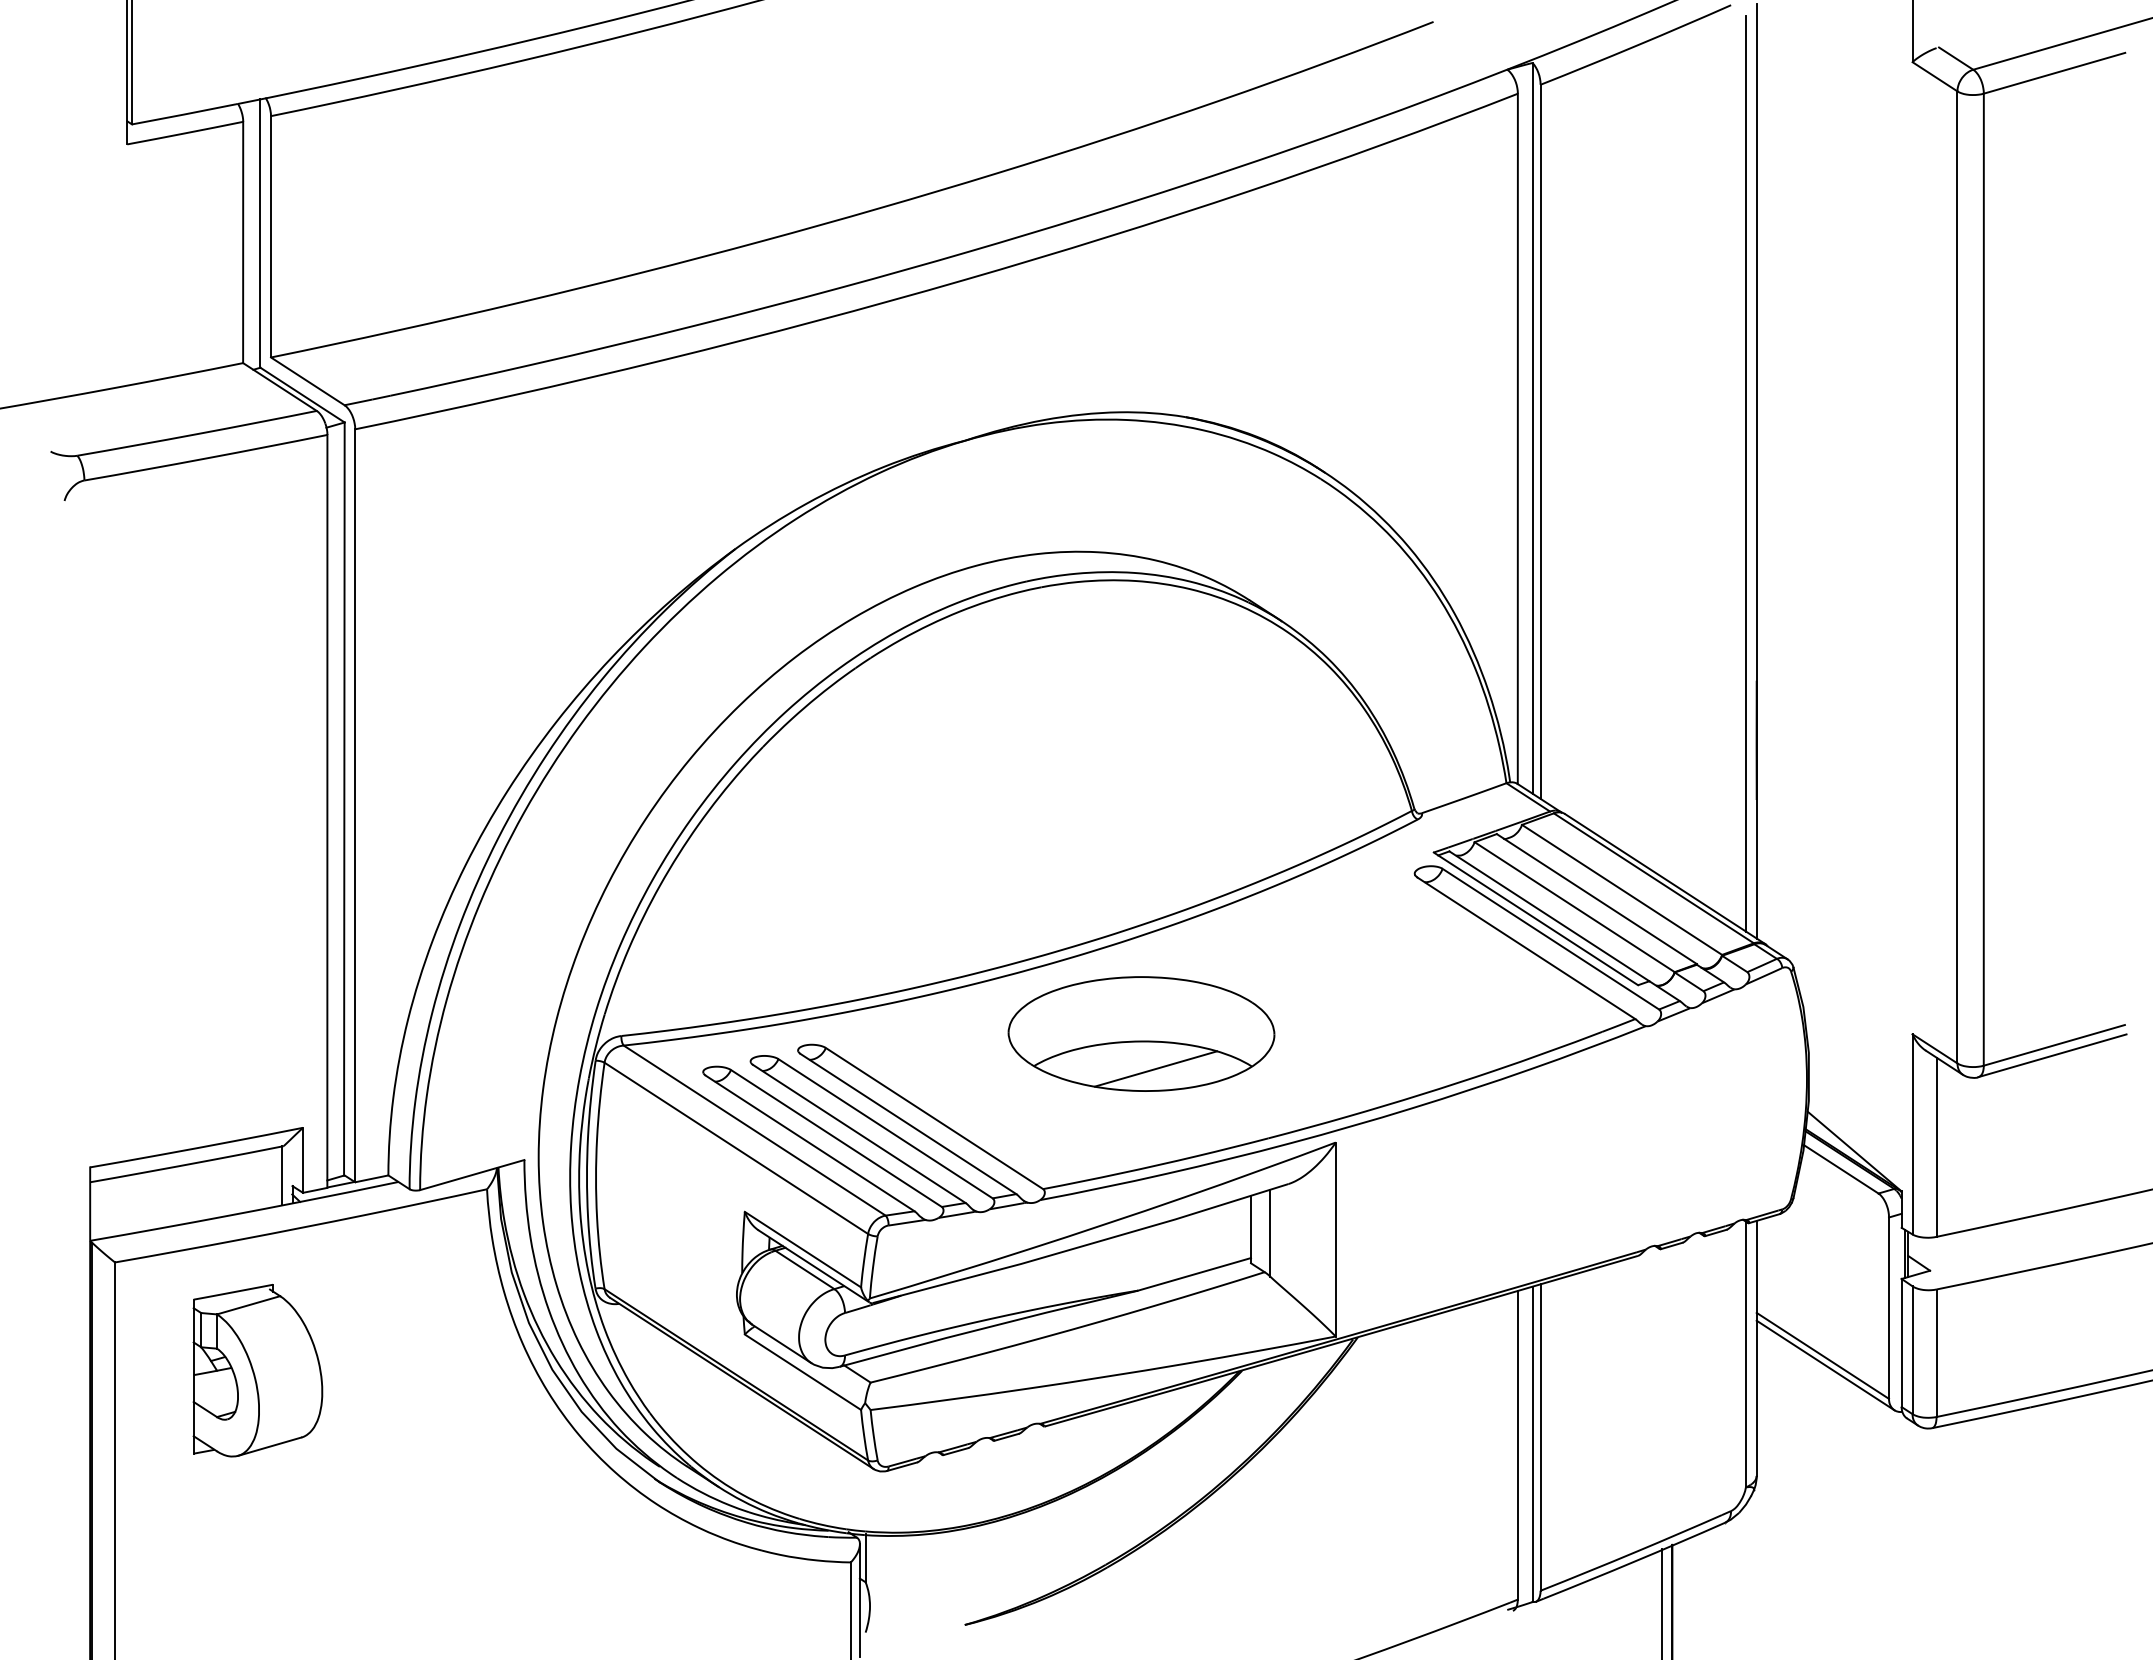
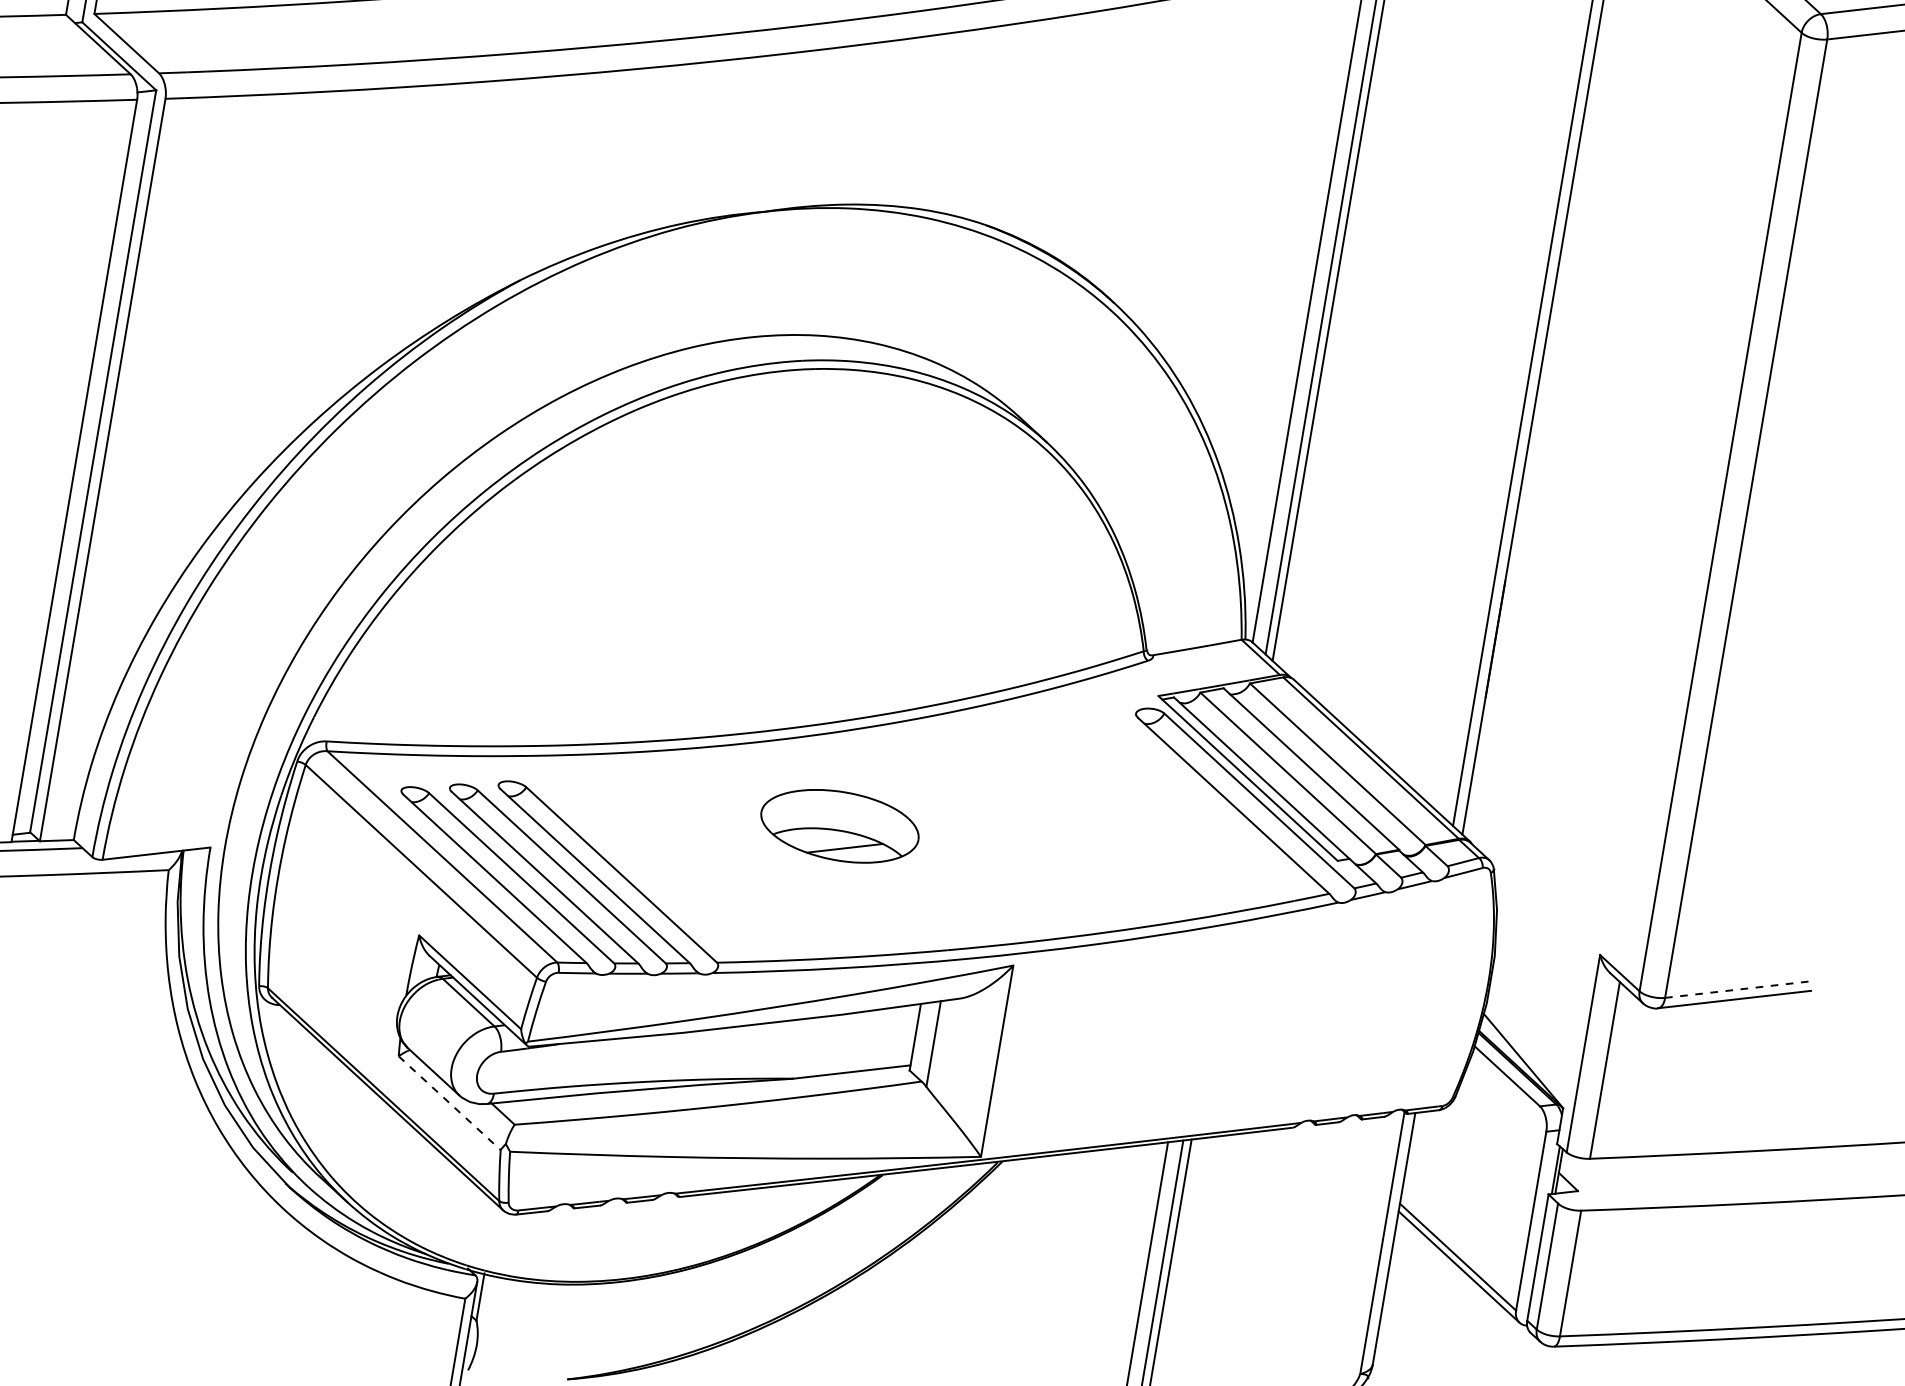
part: (1141, 1033) -> (840, 825), size x0.6
line: (2054, 1045) -> (1738, 989), solid -> dashed
line: (803, 1372) -> (450, 1103), solid -> dashed

